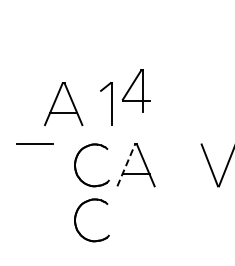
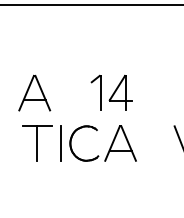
part: (135, 90) -> (120, 92), moved
part: (63, 104) -> (34, 93), moved
line: (35, 165) -> (37, 143), added
line: (63, 165) -> (60, 143), added
line: (126, 165) -> (112, 143), dashed -> solid
part: (76, 218) -> (71, 187), removed

